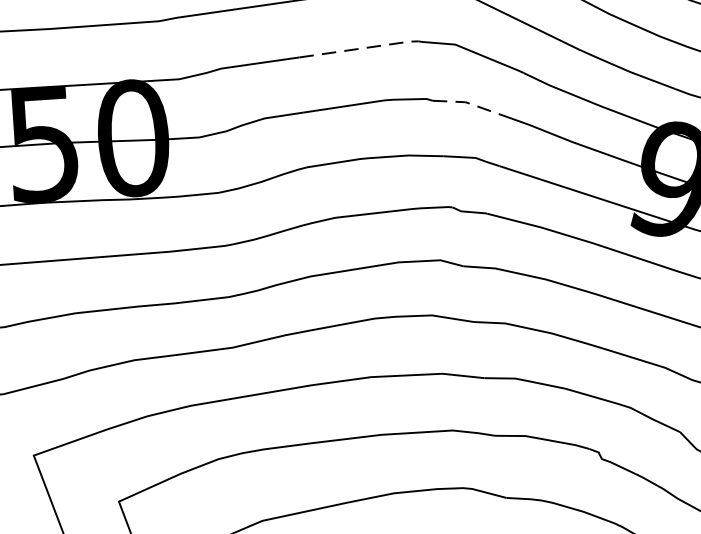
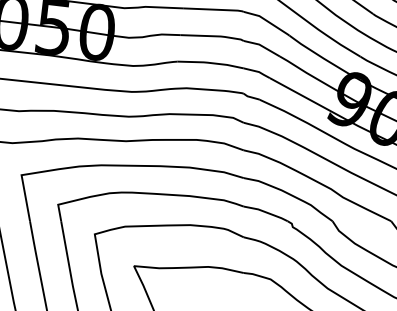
line: (363, 47) -> (215, 9), dashed -> solid
line: (472, 104) -> (262, 46), dashed -> solid

